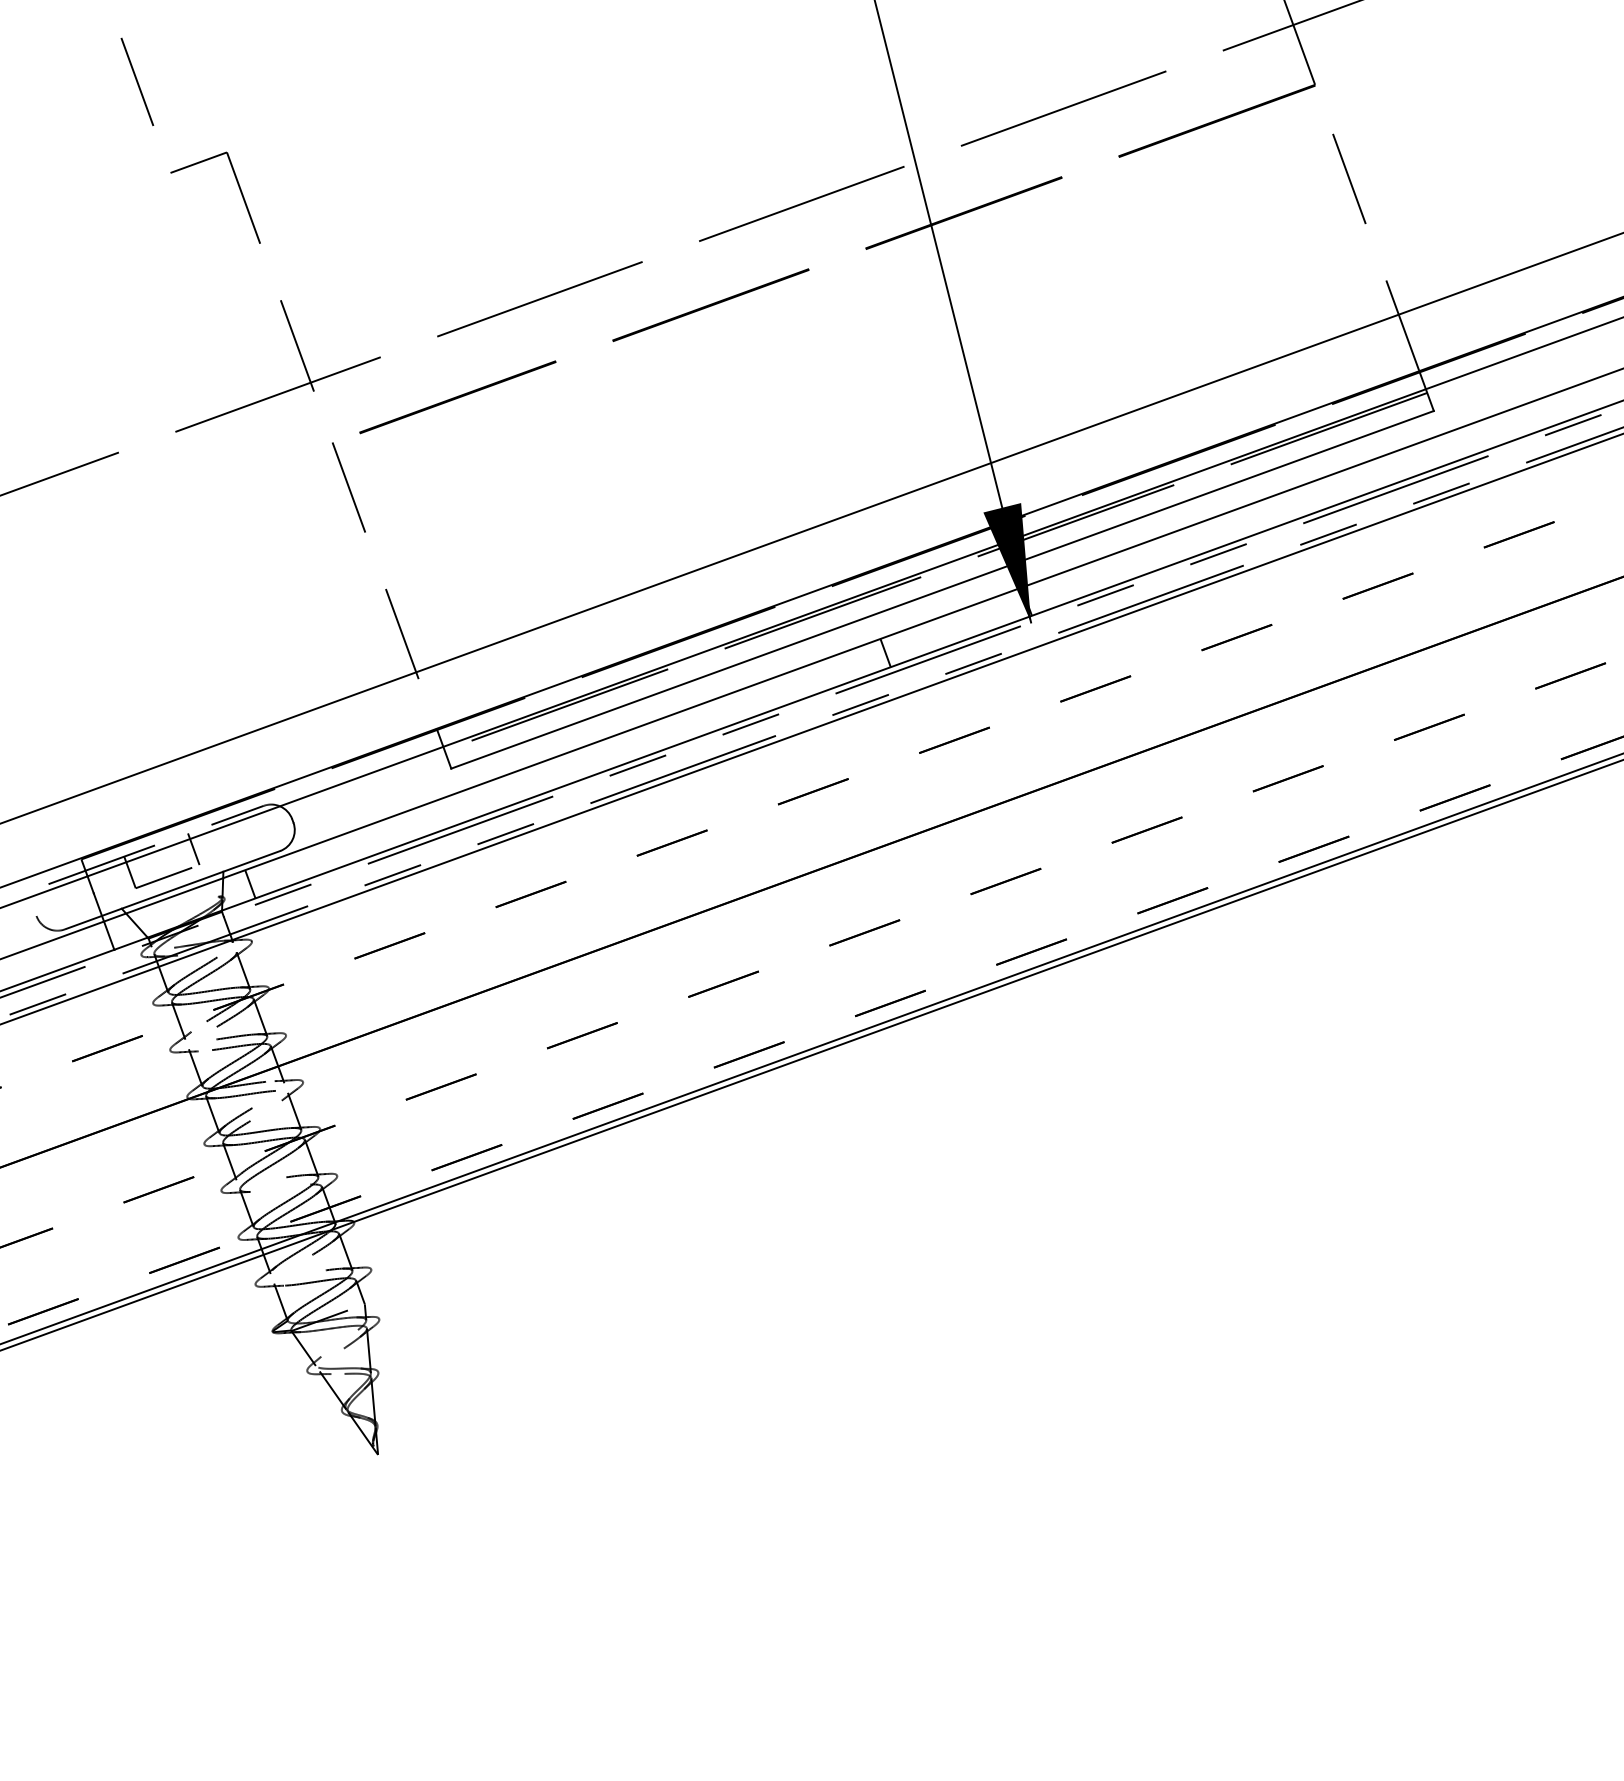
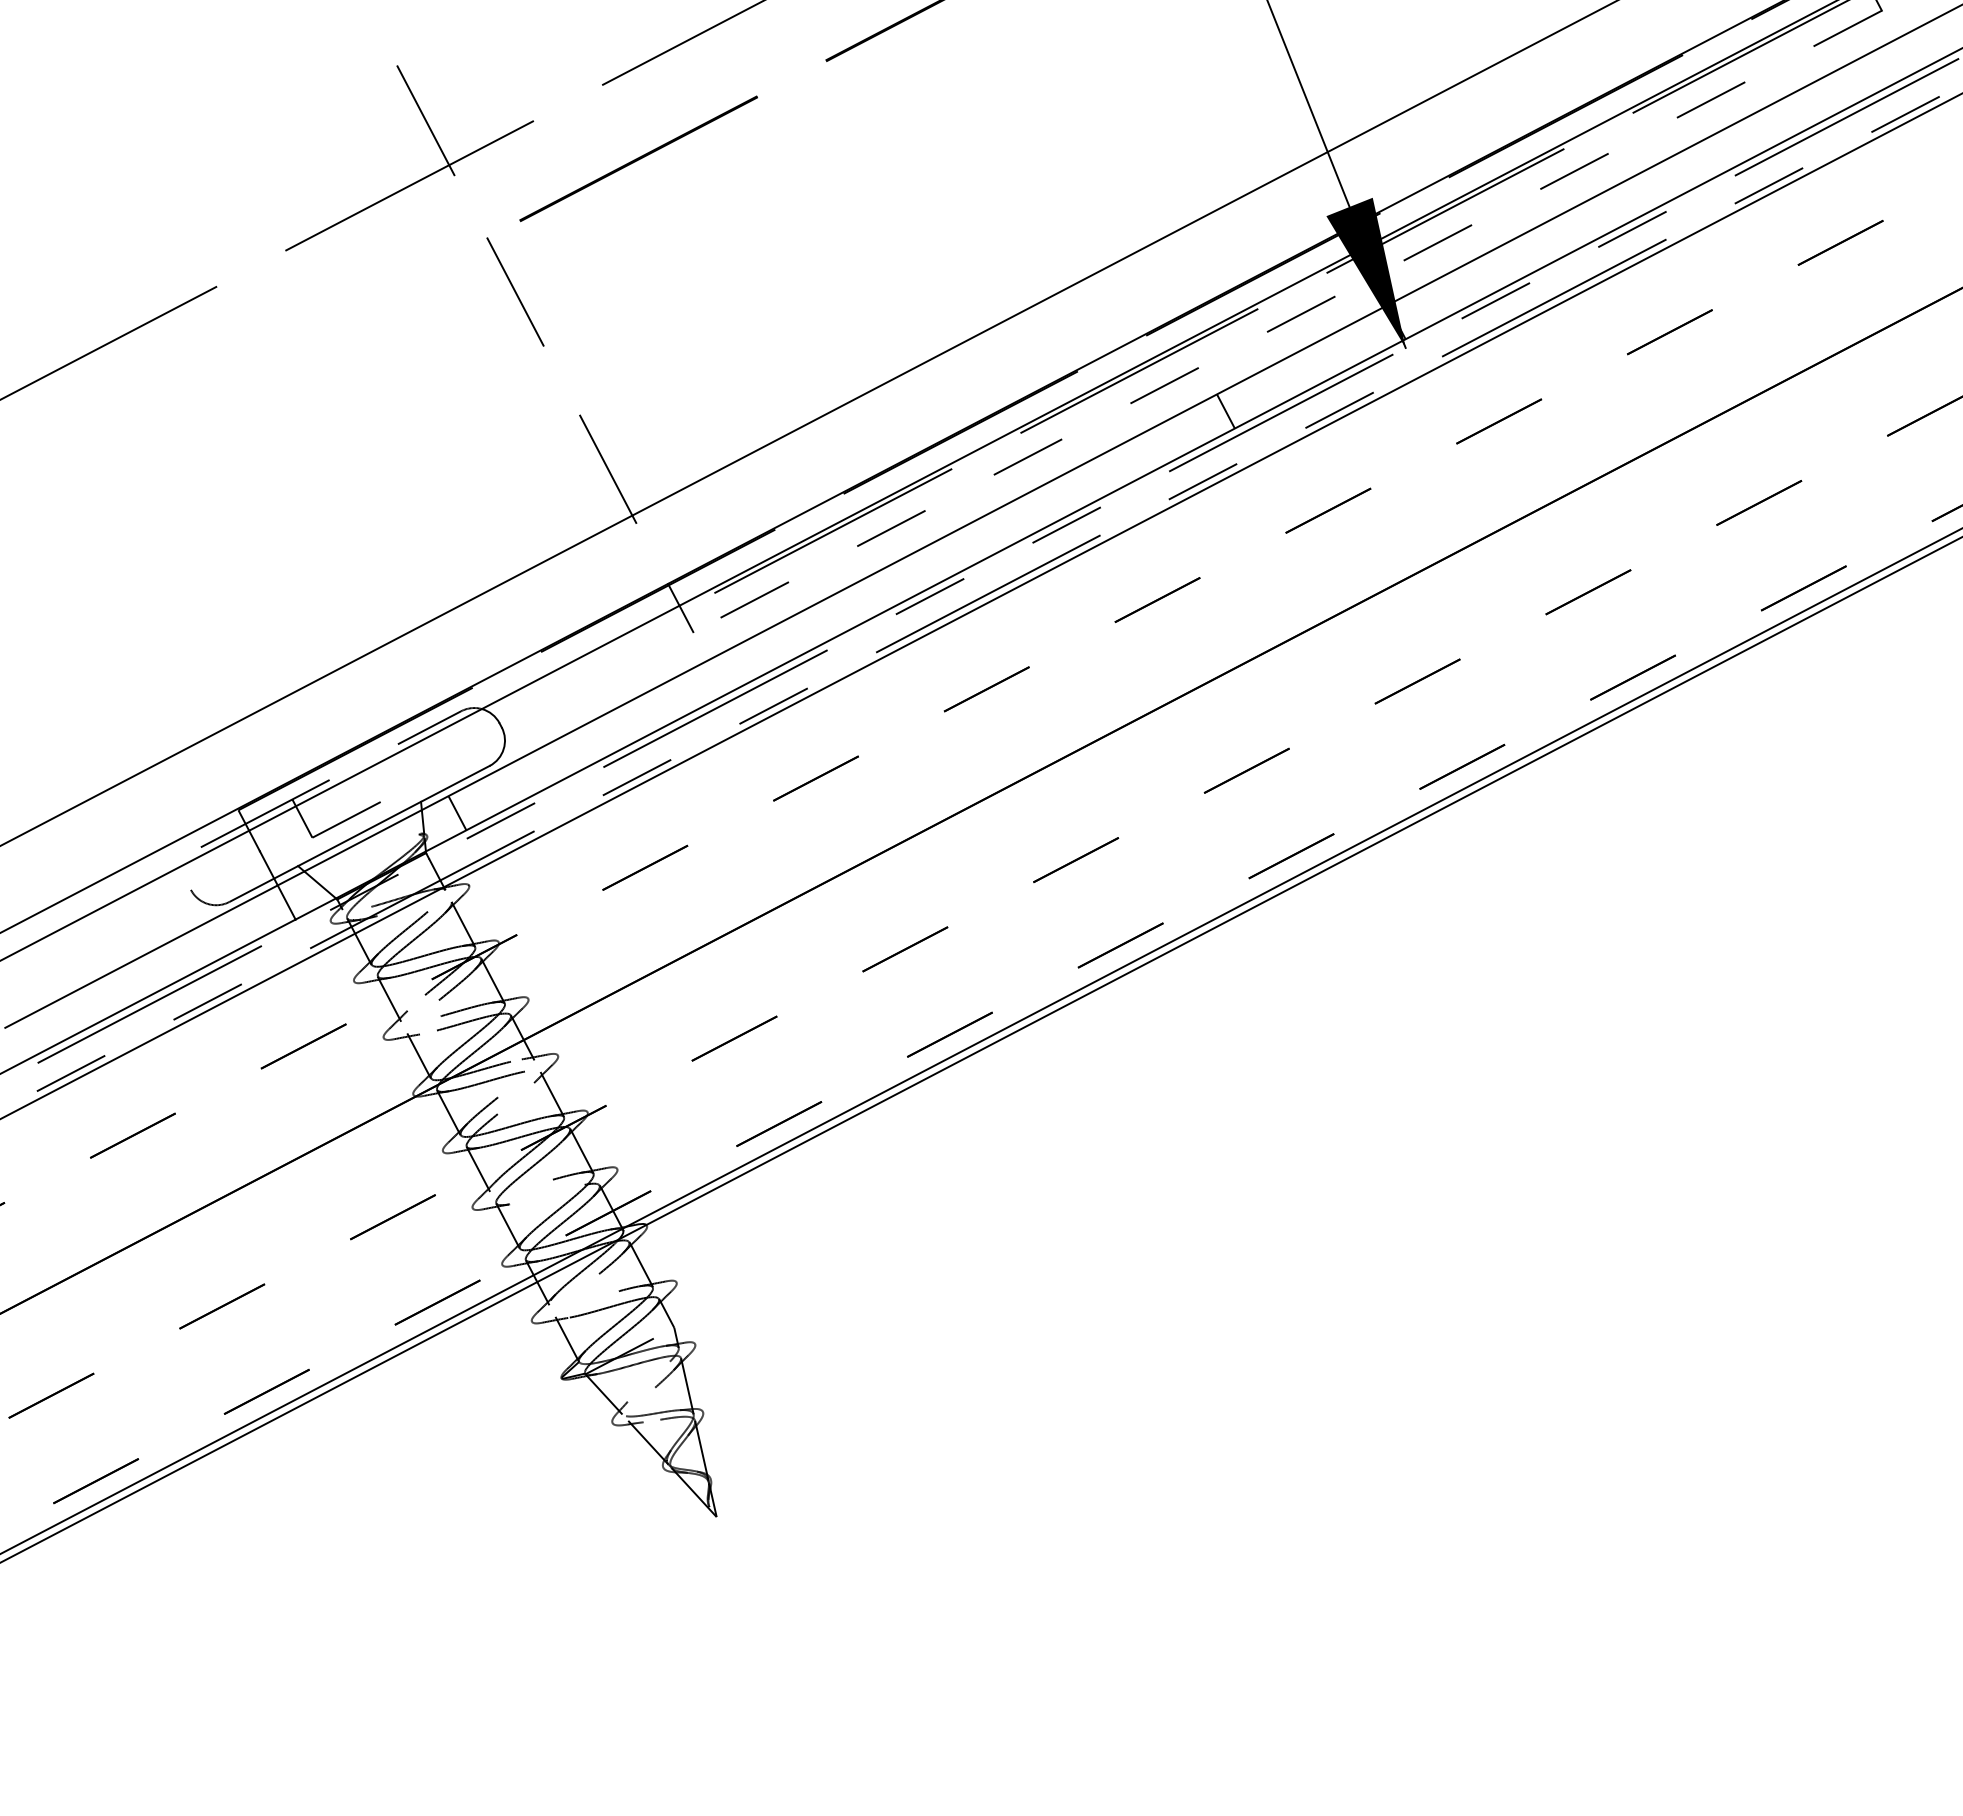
line: (942, 589) -> (1287, 321), solid -> dashed
line: (193, 849) -> (379, 778), removed

